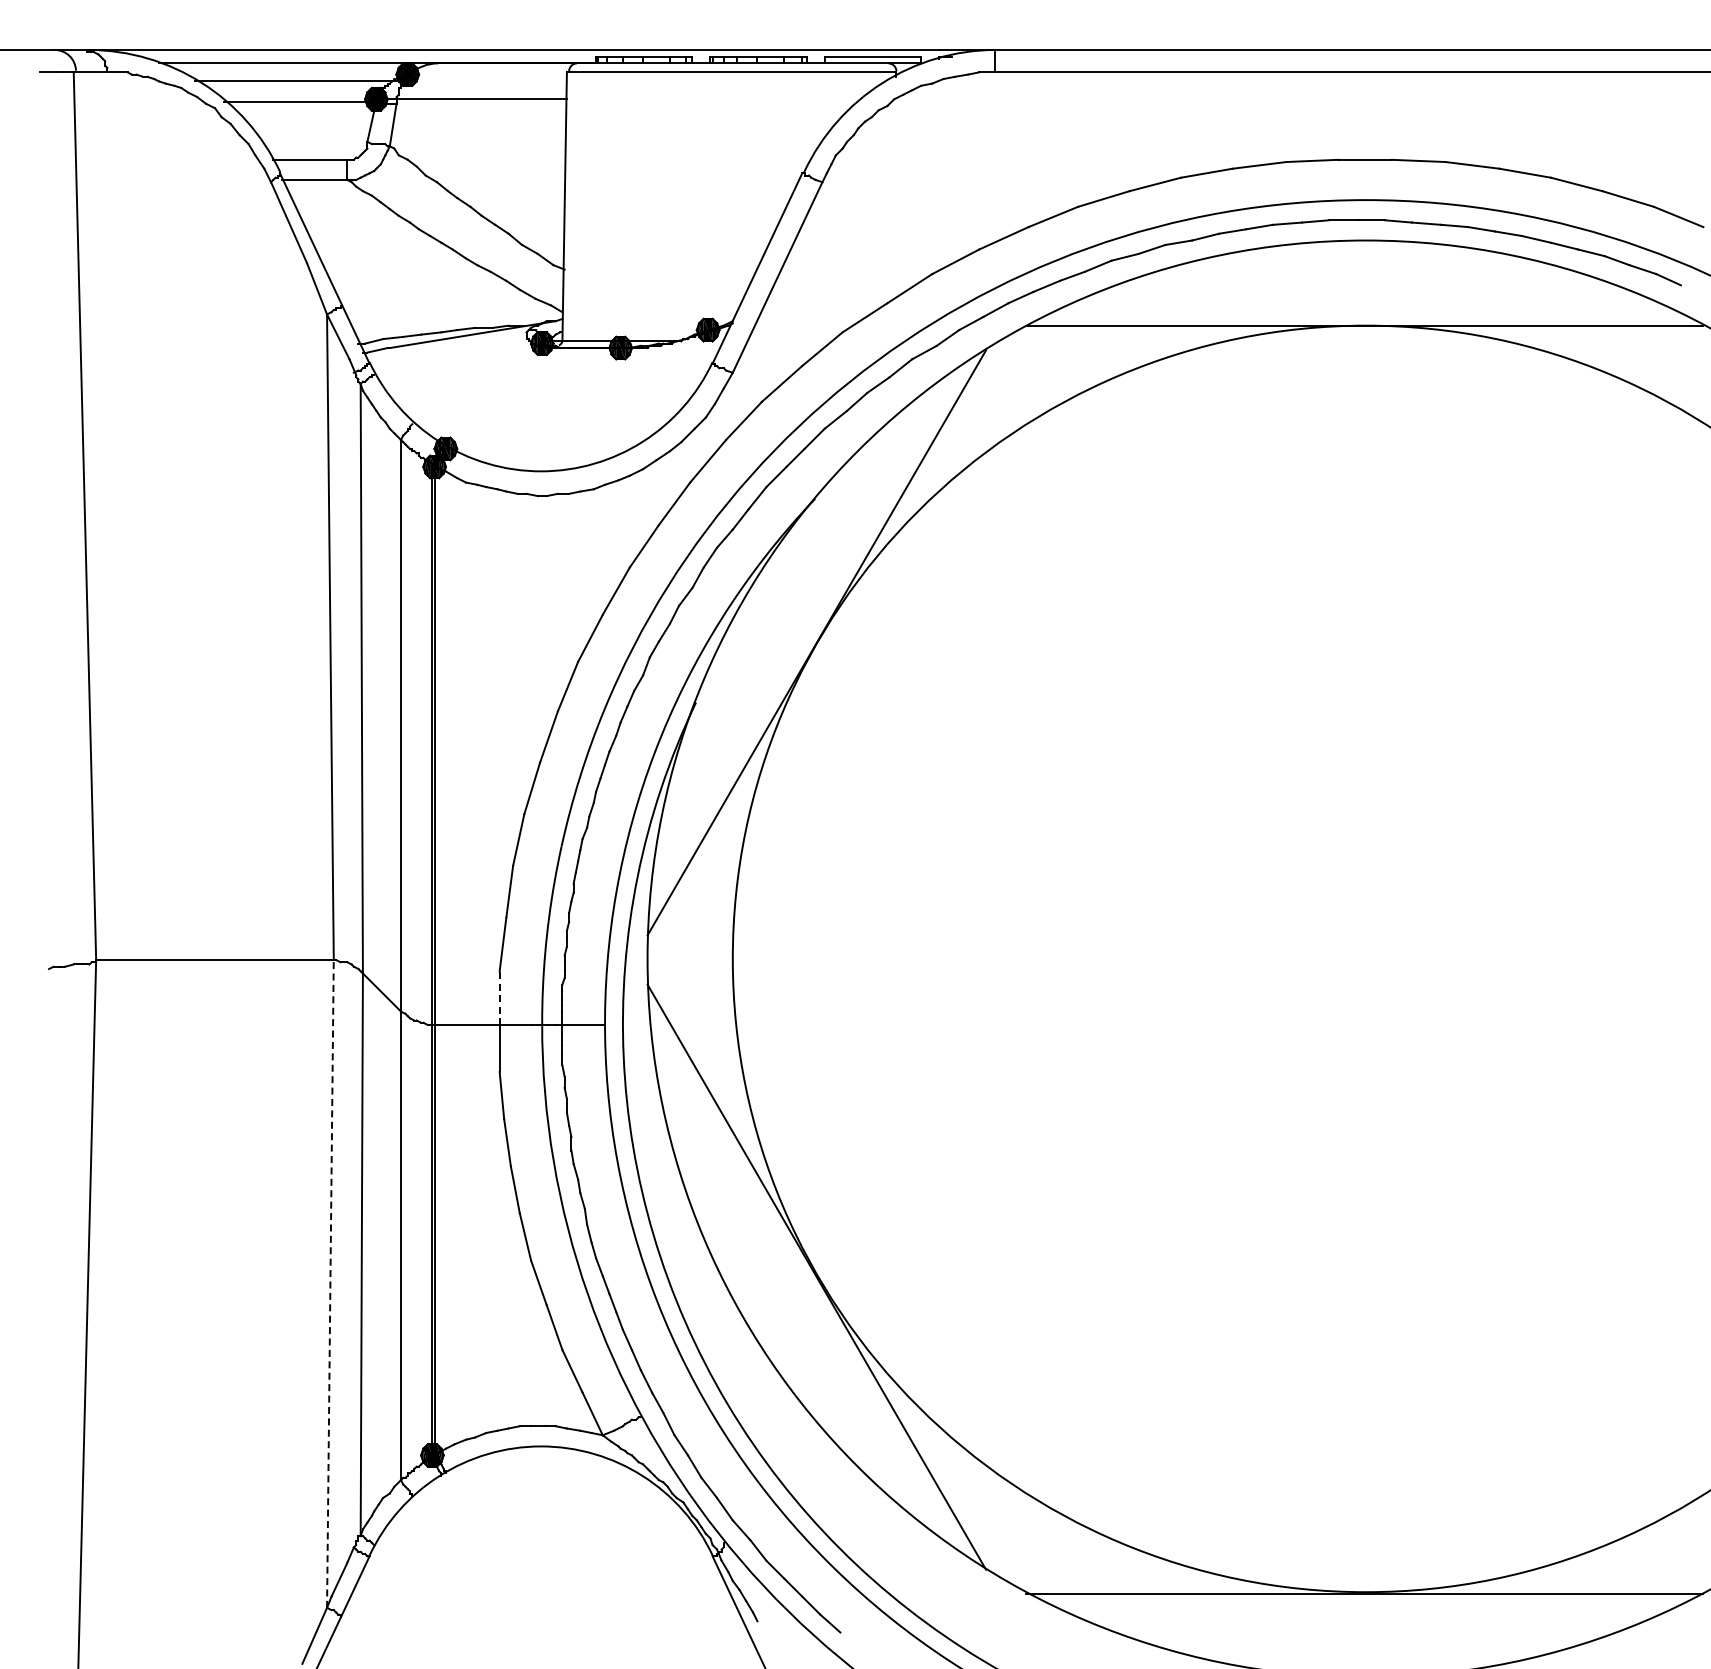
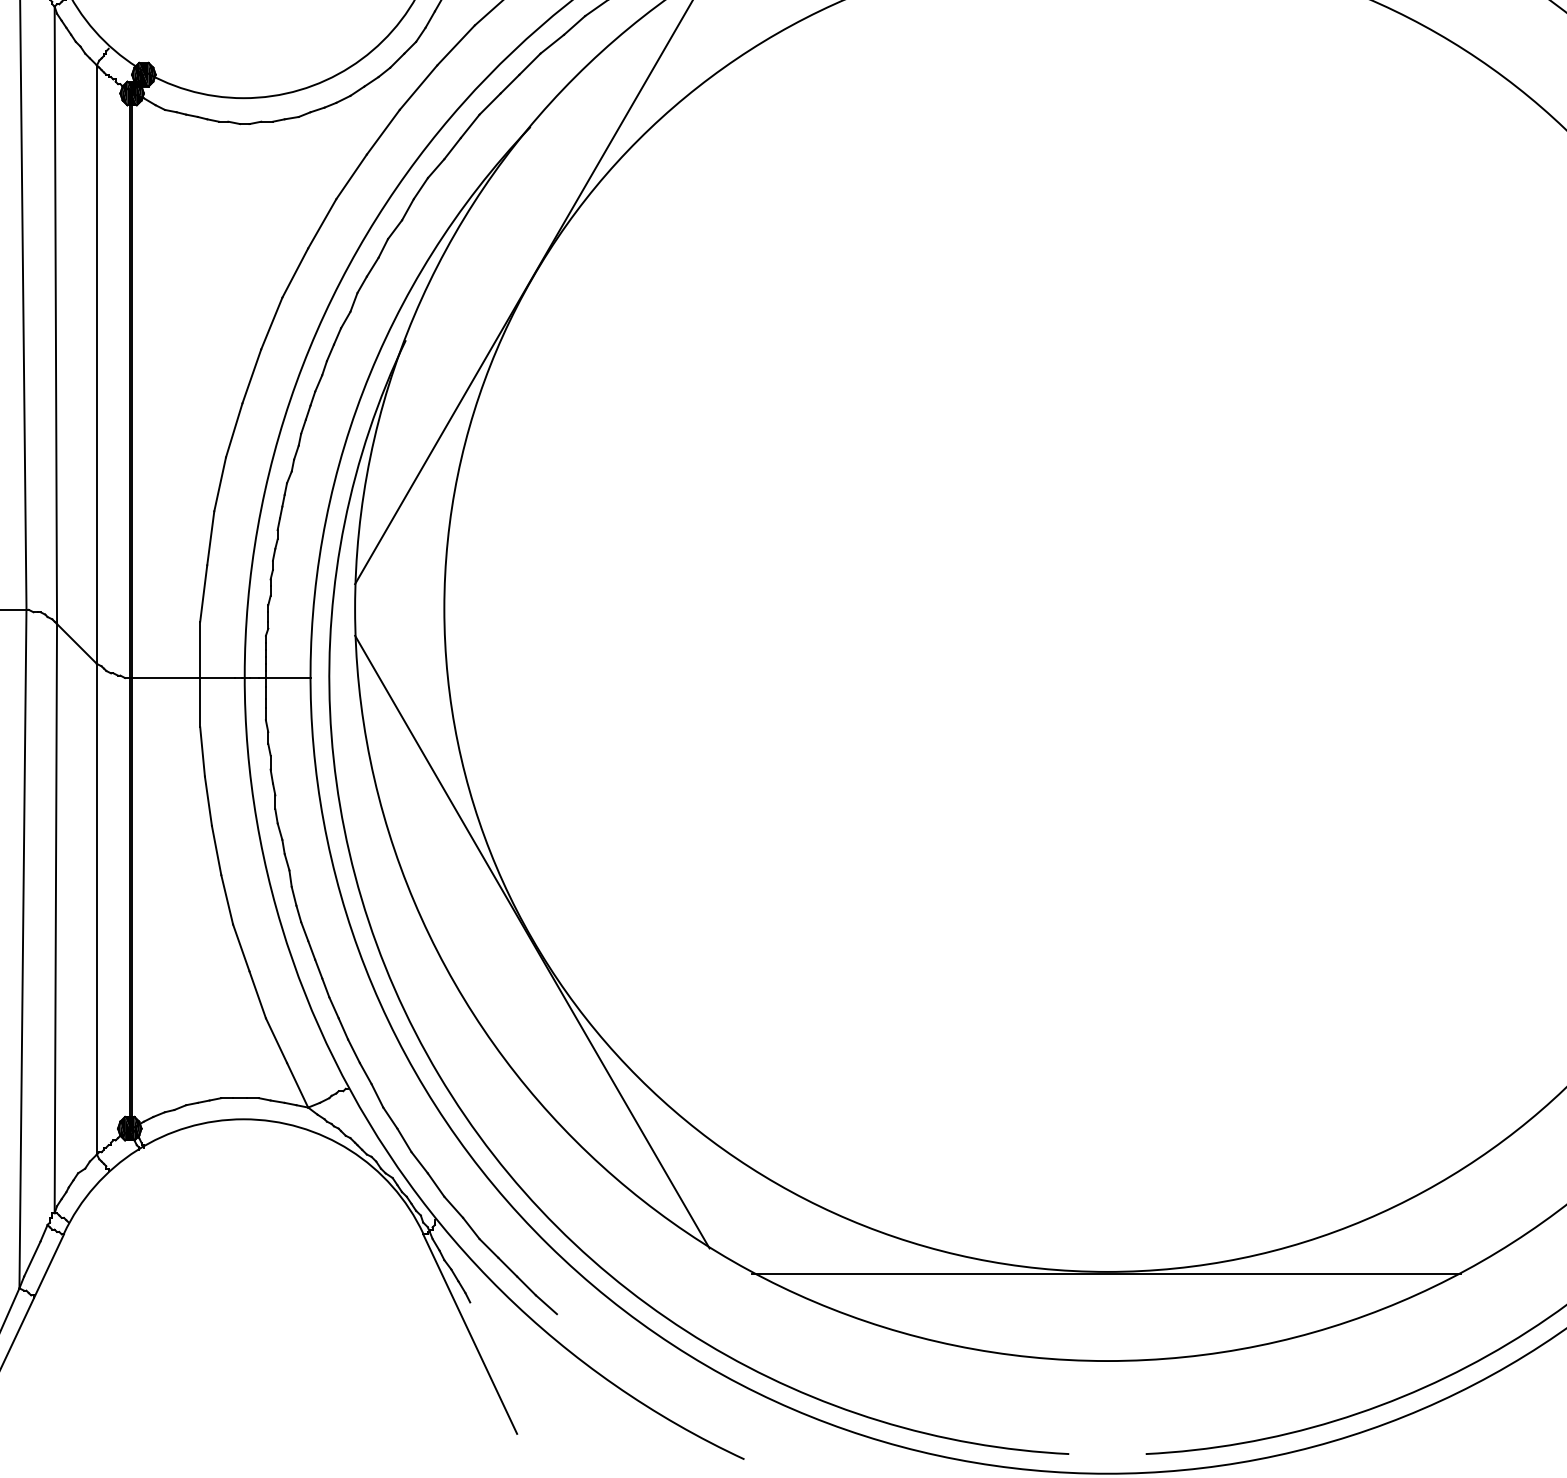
line: (499, 998) -> (200, 650), dashed -> solid
line: (330, 1283) -> (23, 948), dashed -> solid

